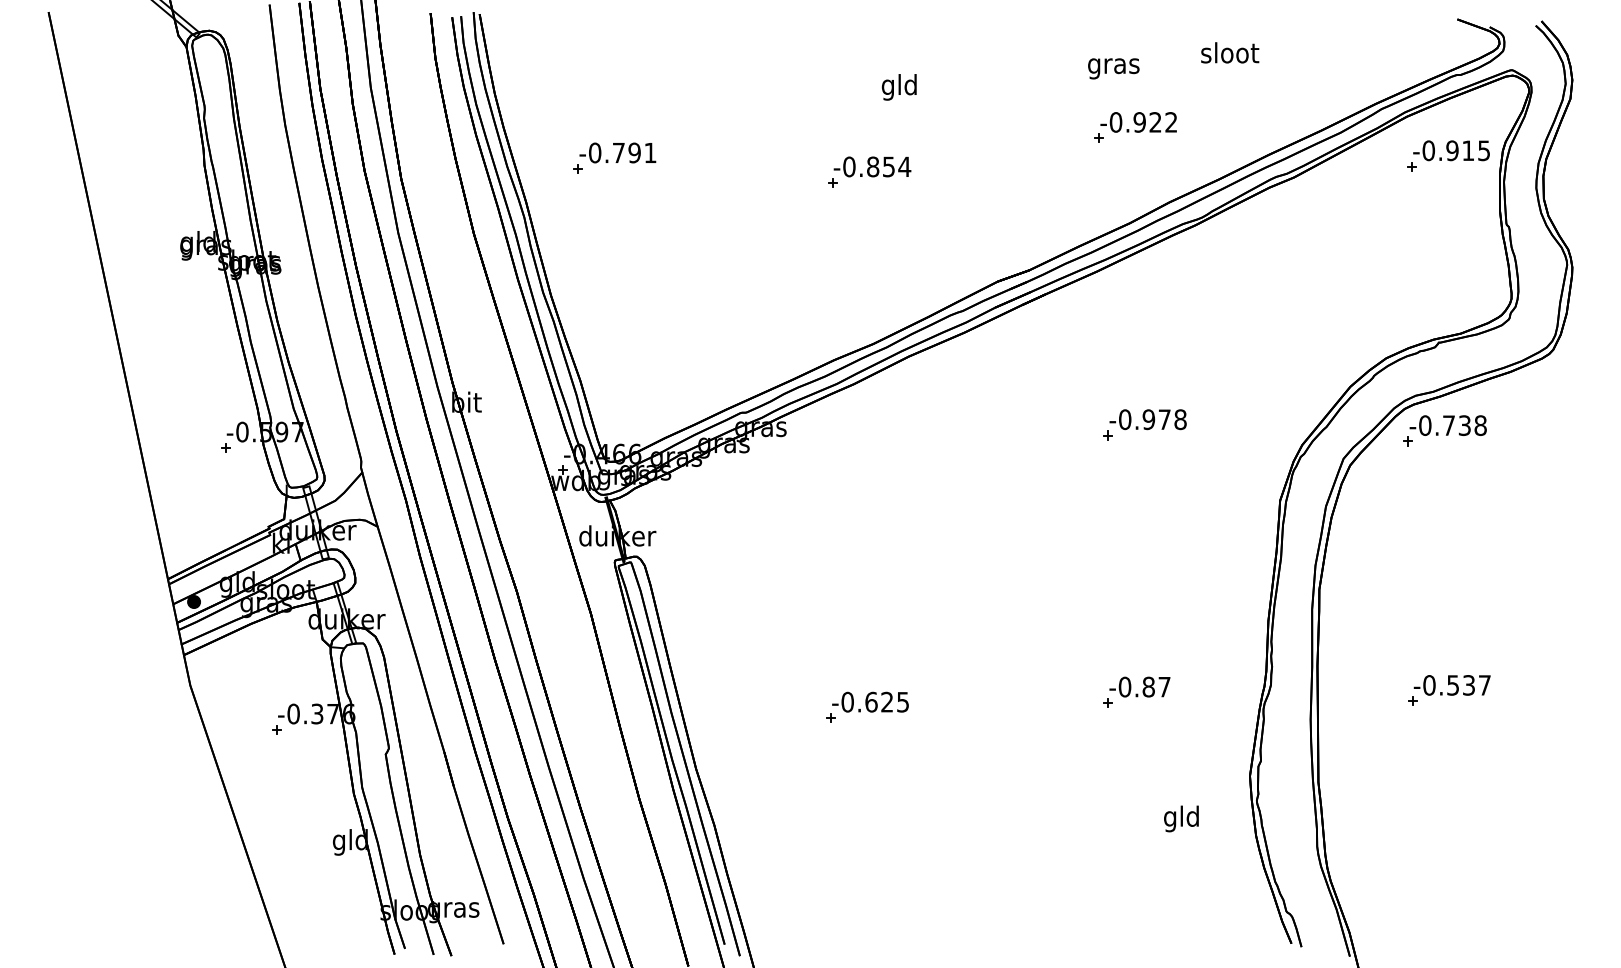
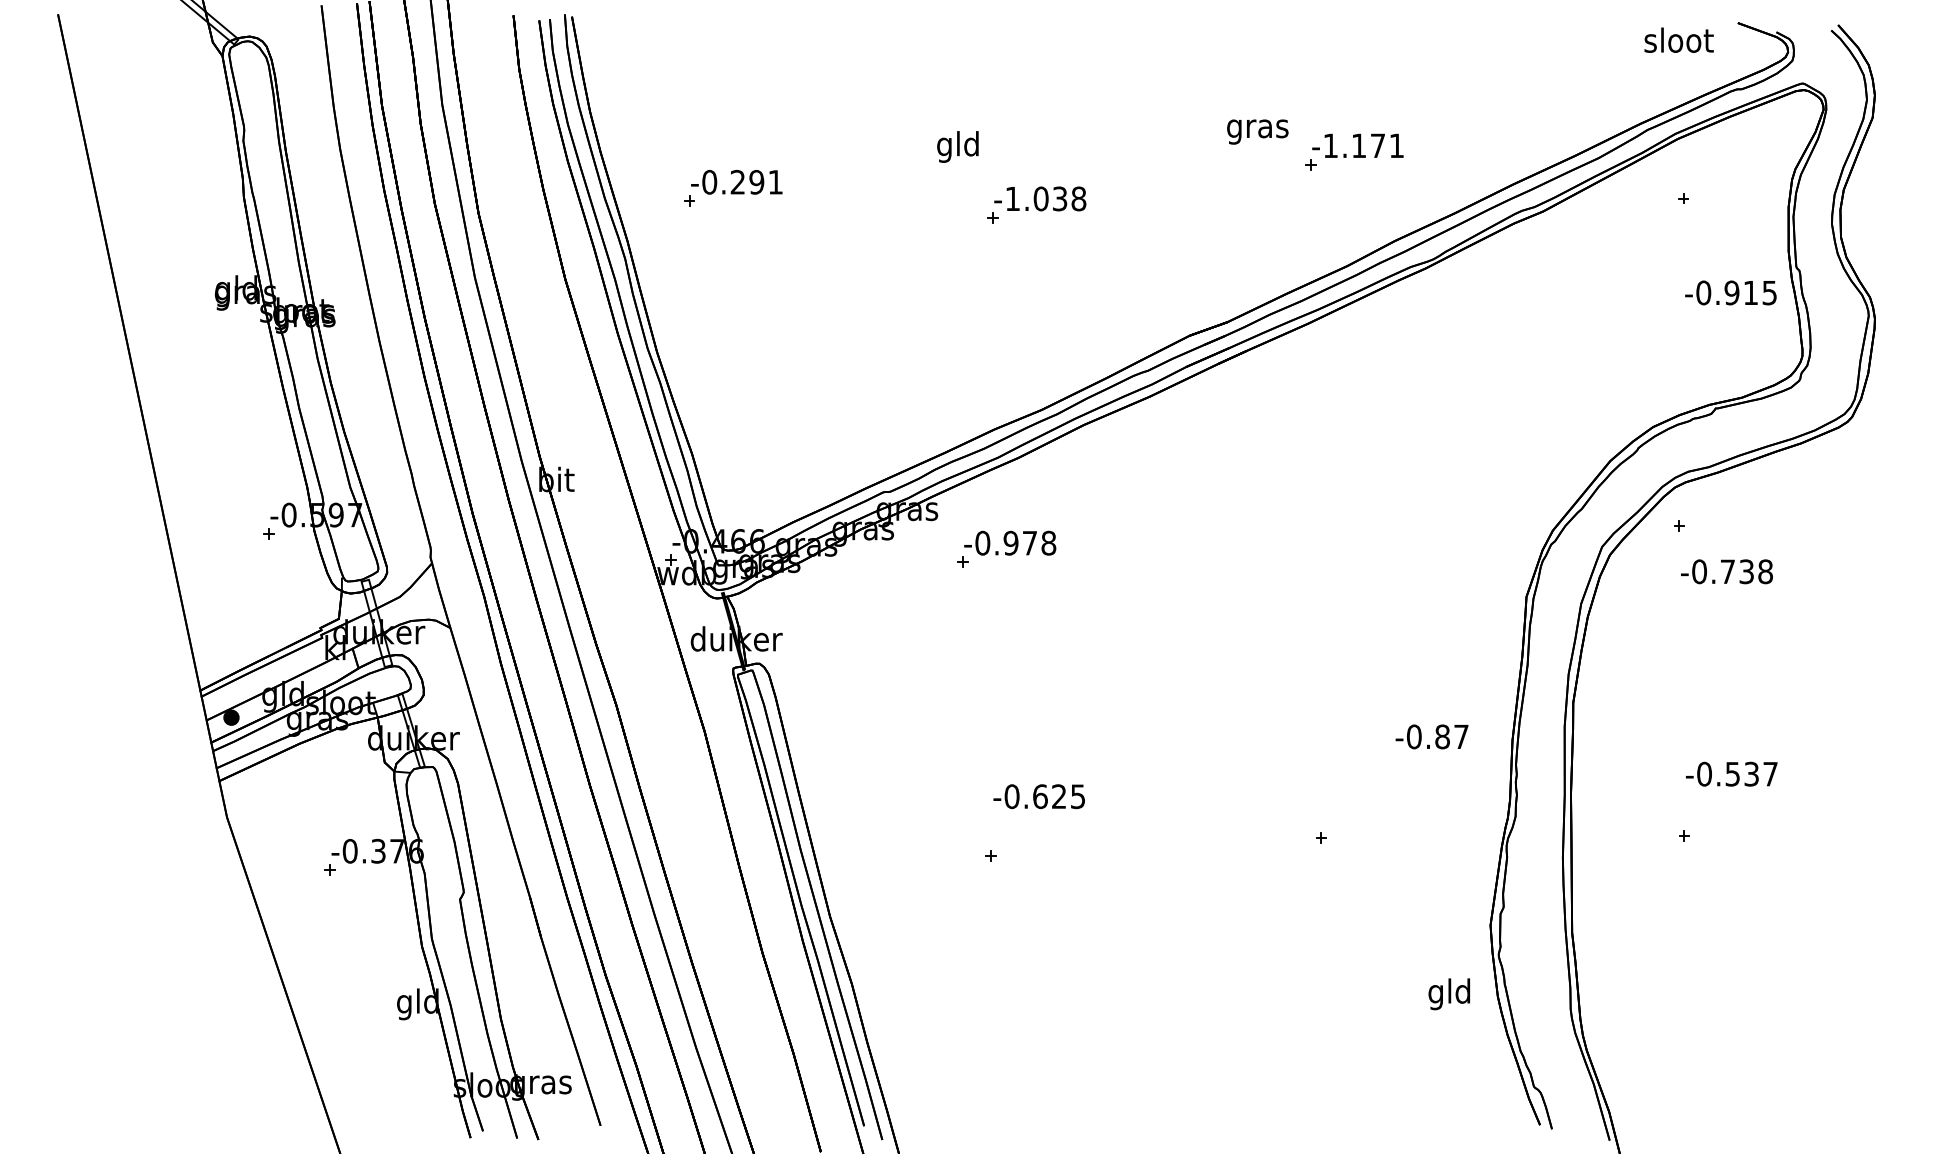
text: (1230, 52) -> (1679, 39), moved
text: (1113, 68) -> (1257, 131), moved
text: (898, 87) -> (956, 147), moved
text: (1143, 122) -> (1363, 145), -0.922 -> -1.171
text: (1451, 150) -> (1730, 292), moved
text: (618, 152) -> (737, 181), -0.791 -> -0.291
text: (877, 166) -> (1046, 198), -0.854 -> -1.038
part: (1144, 424) -> (1005, 548), moved
text: (1447, 425) -> (1726, 571), moved
text: (1451, 685) -> (1730, 774), moved
text: (1139, 686) -> (1431, 736), moved
text: (870, 701) -> (1039, 795), moved
text: (1181, 818) -> (1449, 993), moved

